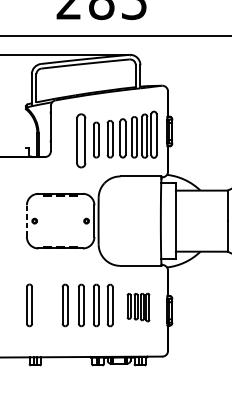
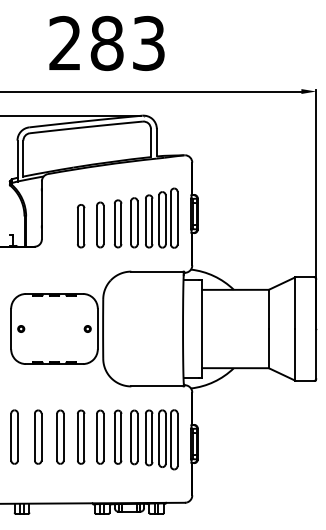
part: (81, 141) -> (81, 226), size x0.62
line: (27, 220) -> (11, 328), dashed -> solid
part: (48, 304) -> (38, 436), added
part: (138, 307) -> (154, 439), size x1.67

